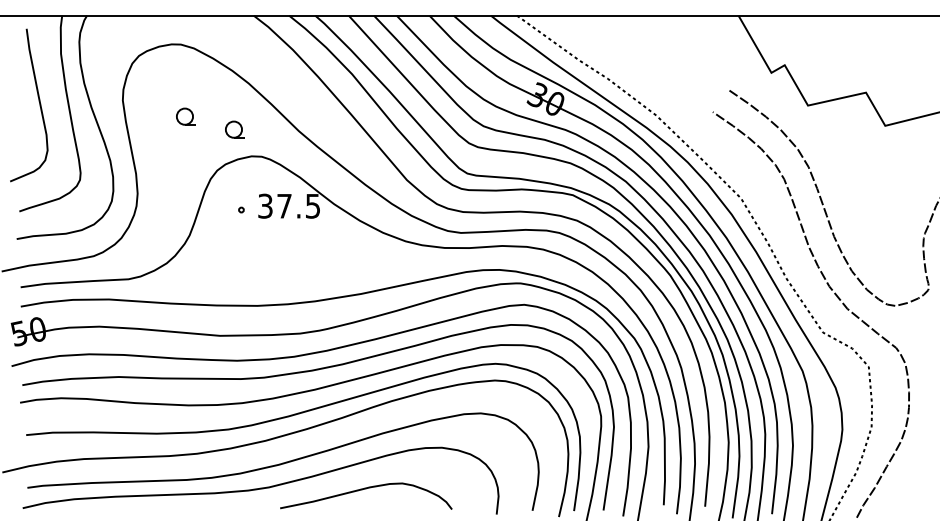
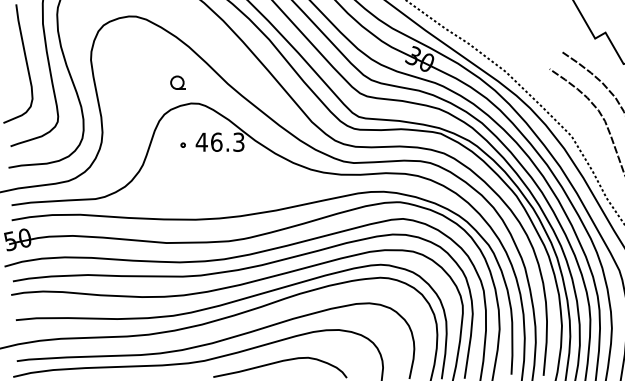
part: (185, 116) -> (139, 72), removed
text: (288, 205) -> (219, 141), 37.5 -> 46.3

